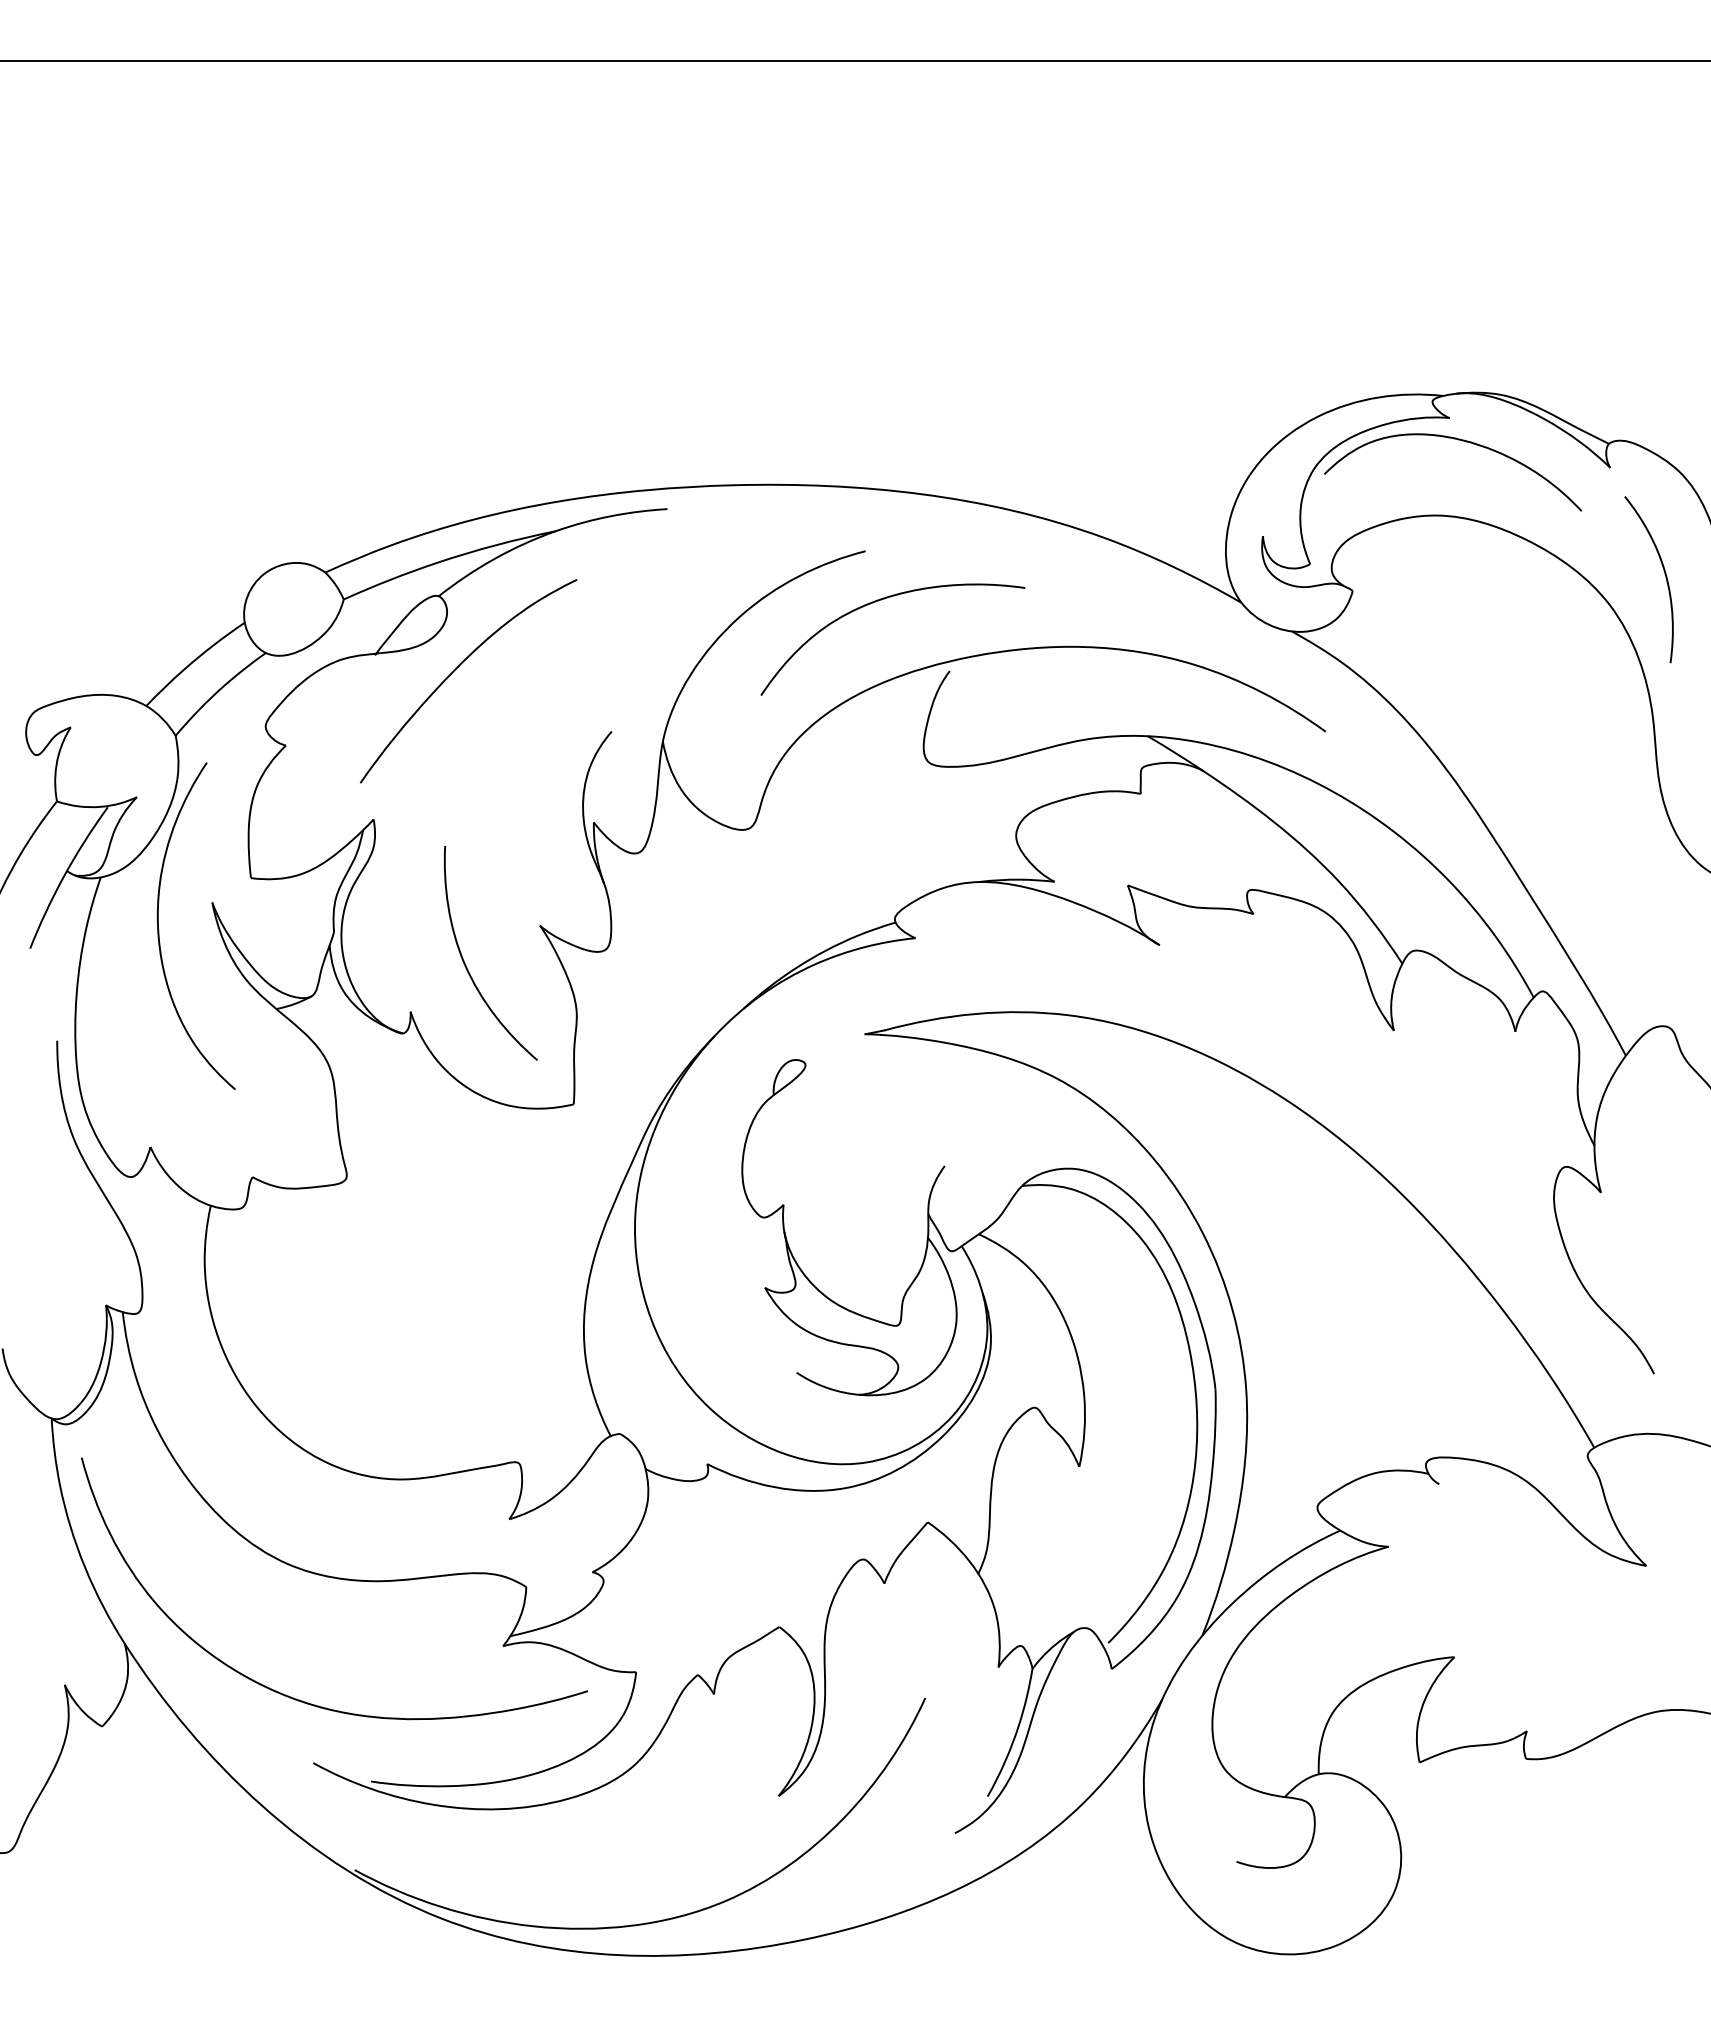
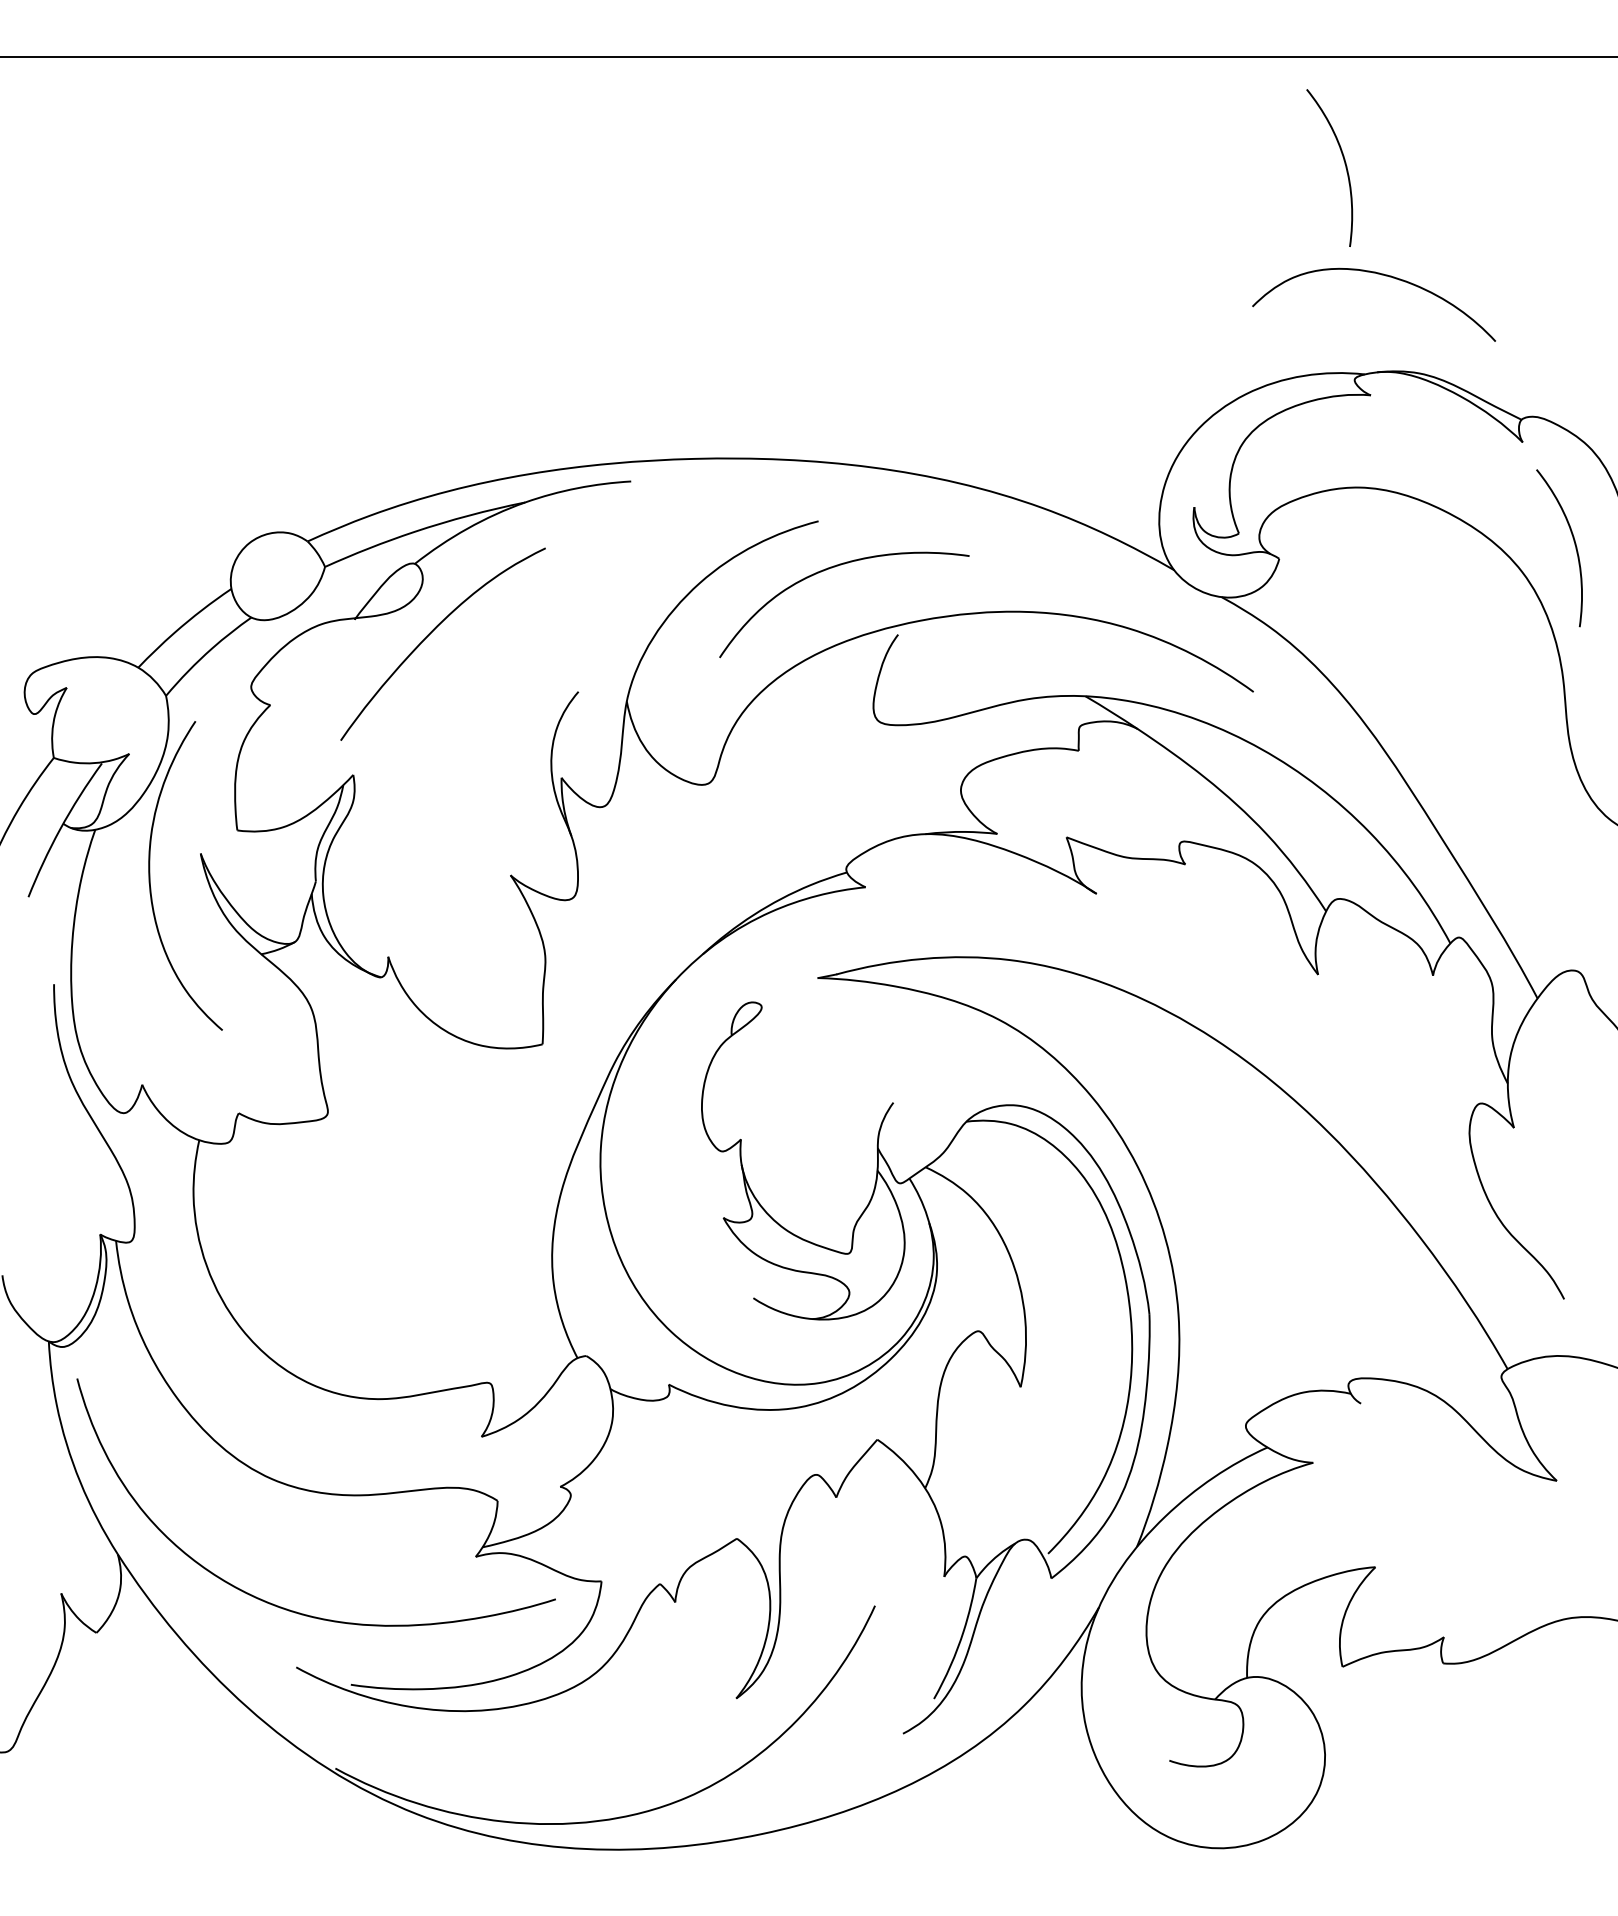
curve: (1421, 172) -> (1344, 163), added
curve: (1462, 441) -> (1383, 275), moved
curve: (465, 962) -> (440, 910), removed

